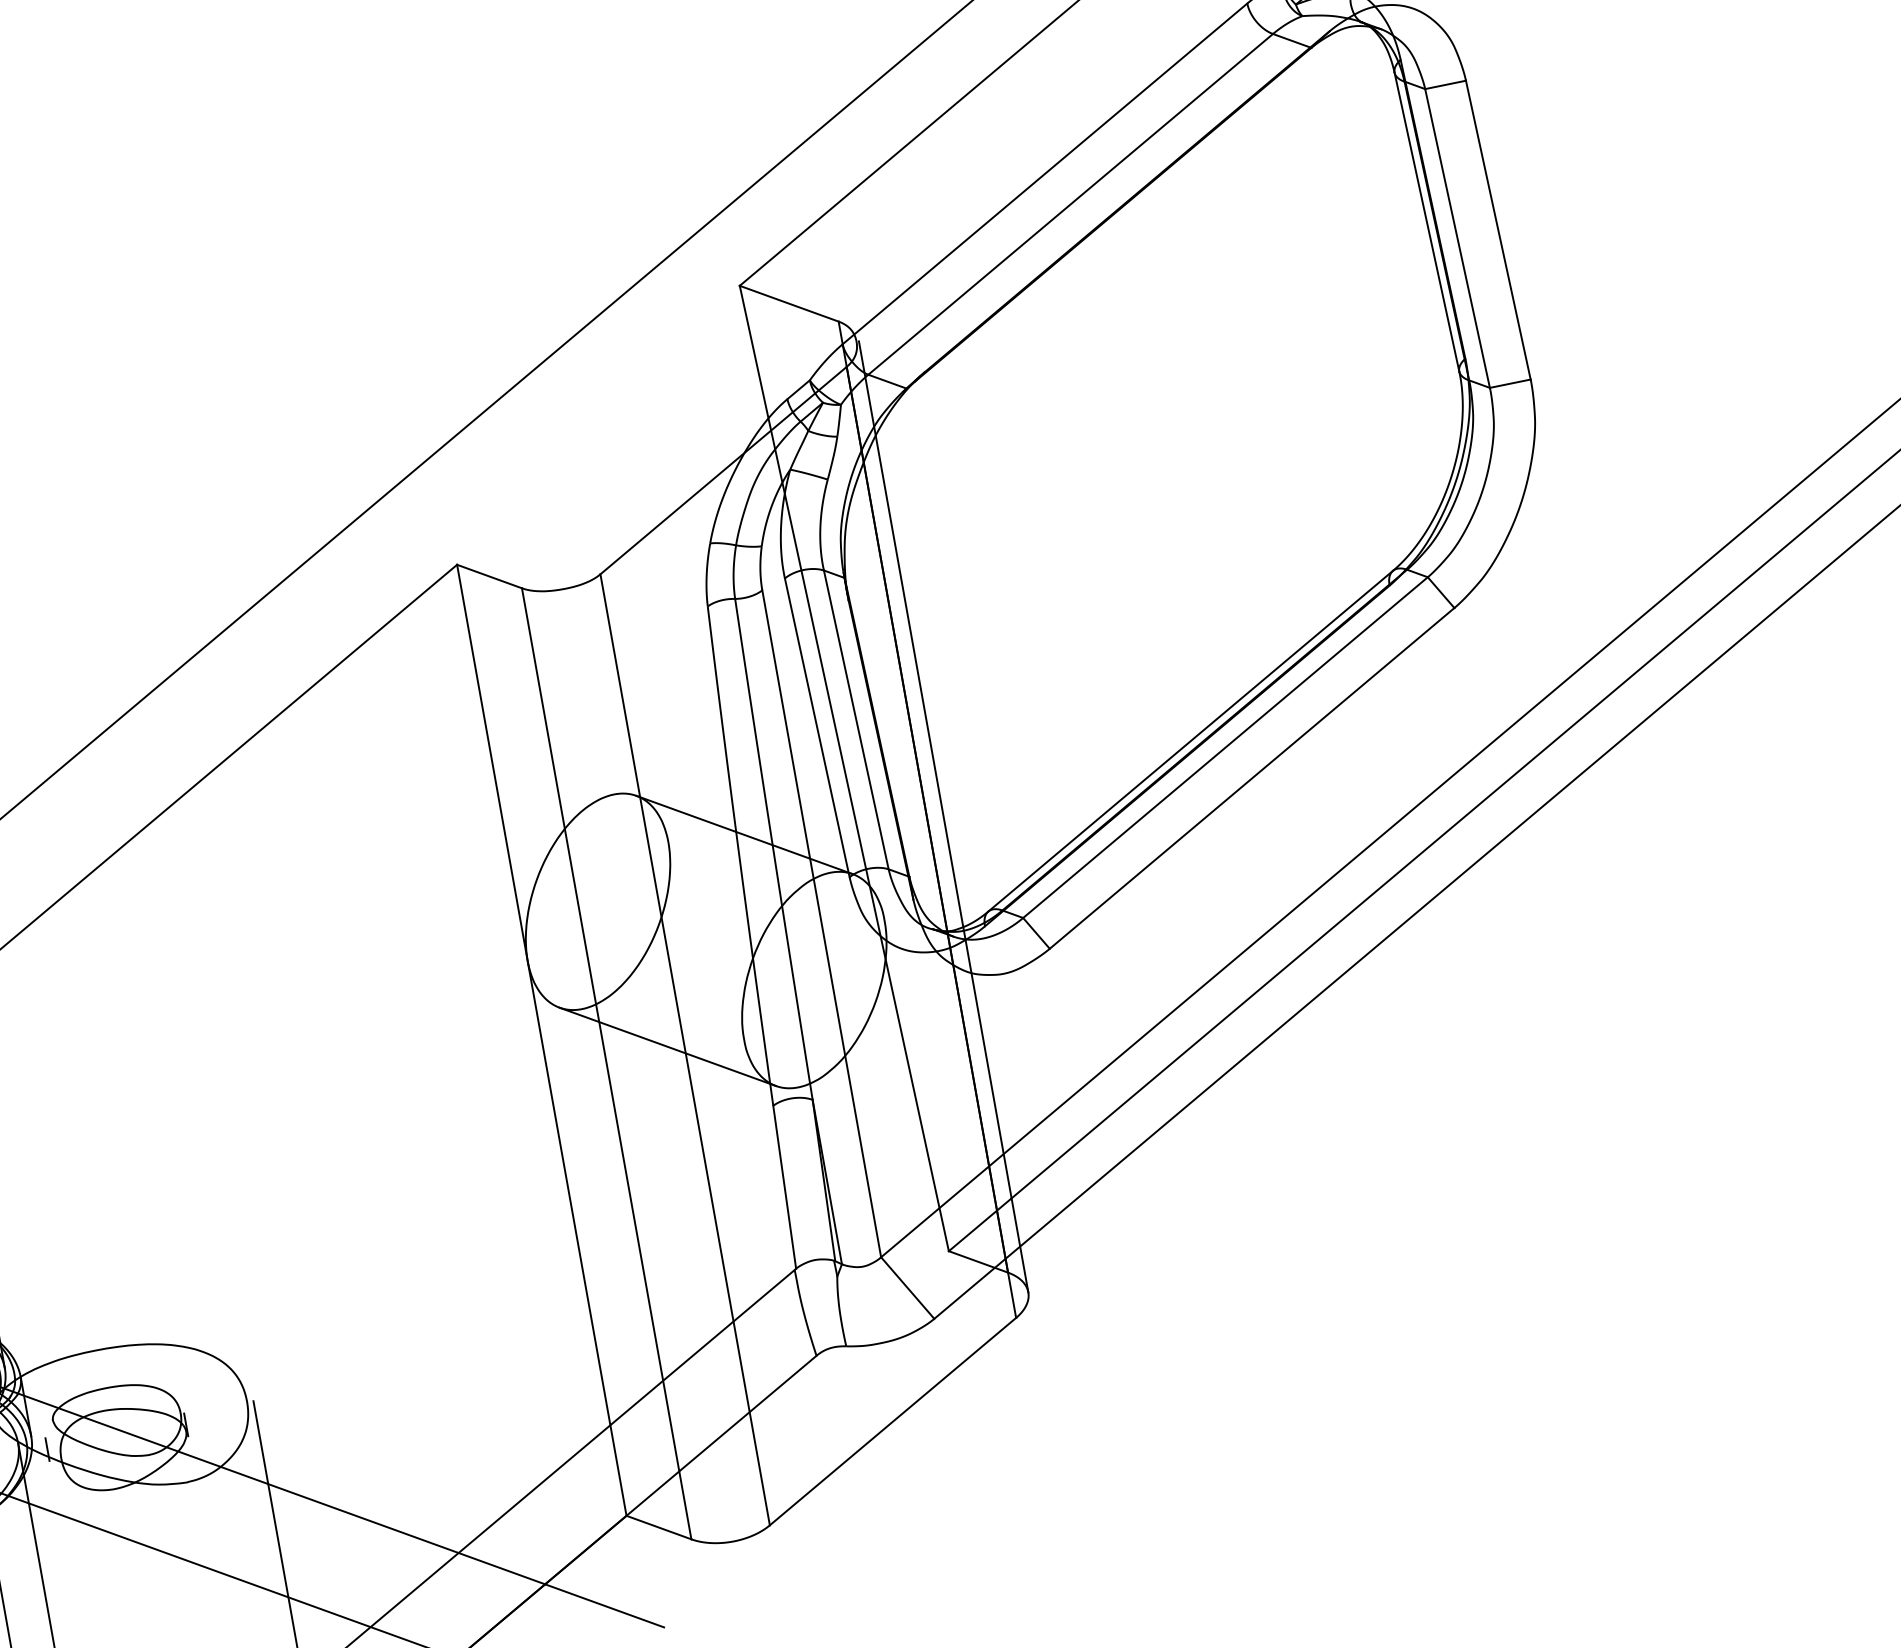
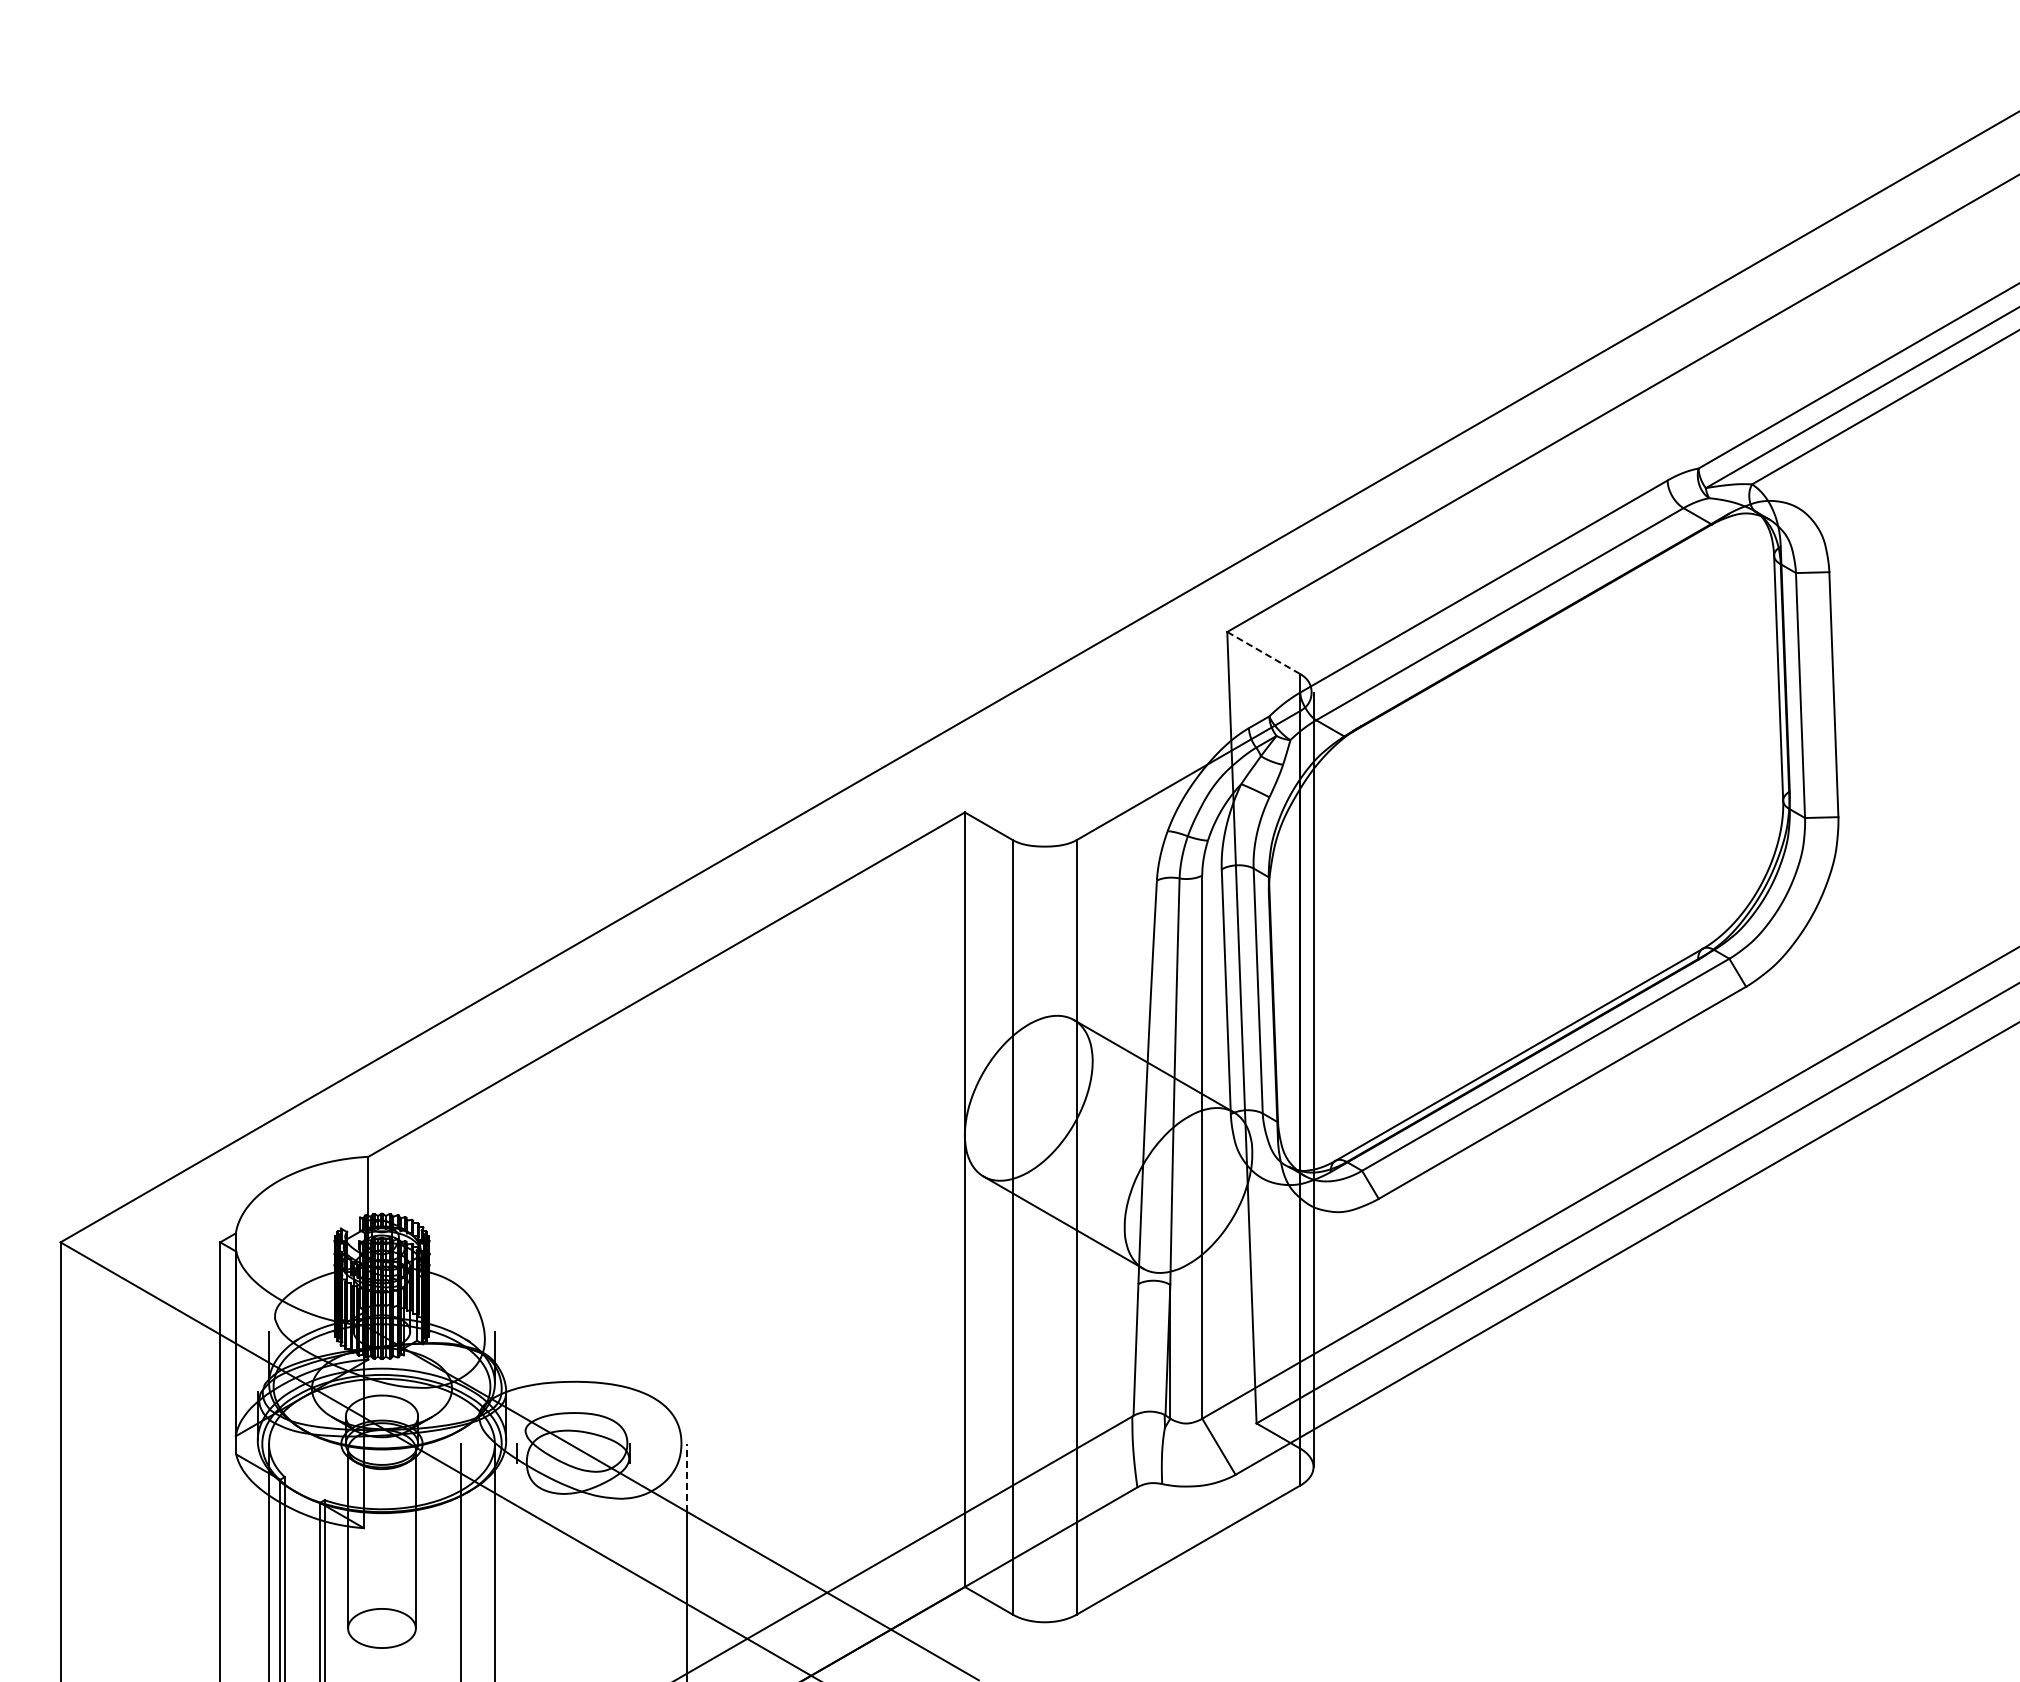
line: (790, 304) -> (1264, 653), solid -> dashed
line: (260, 1442) -> (686, 1477), solid -> dashed

